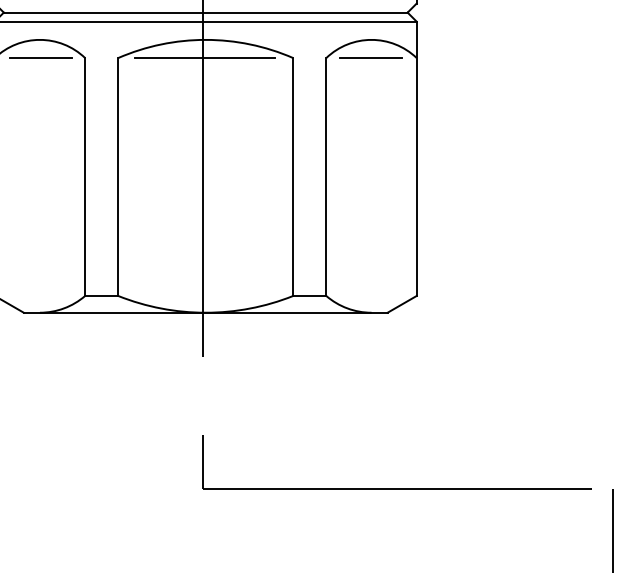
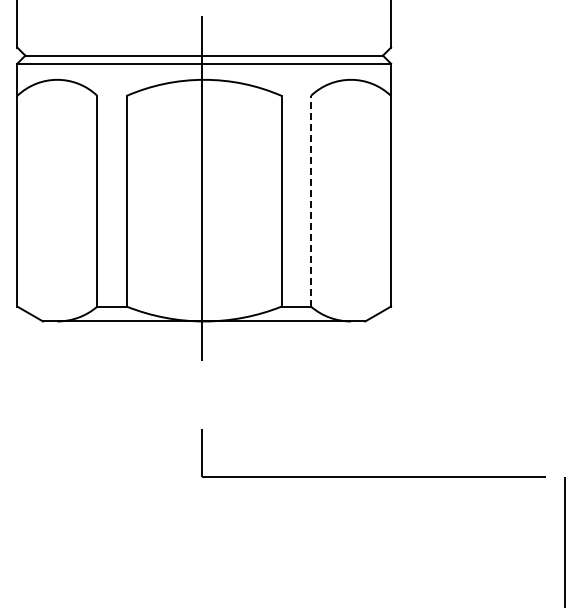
line: (41, 57) -> (58, 95), removed
line: (204, 57) -> (203, 95), removed
line: (370, 57) -> (350, 95), removed
line: (325, 176) -> (310, 200), solid -> dashed

